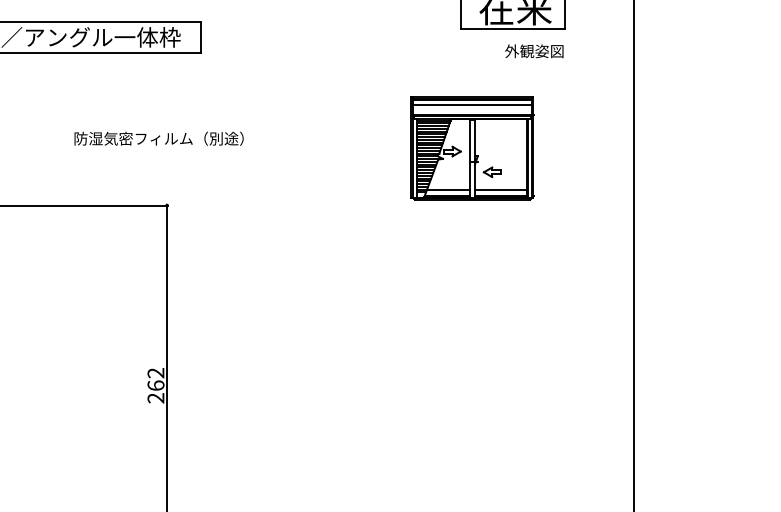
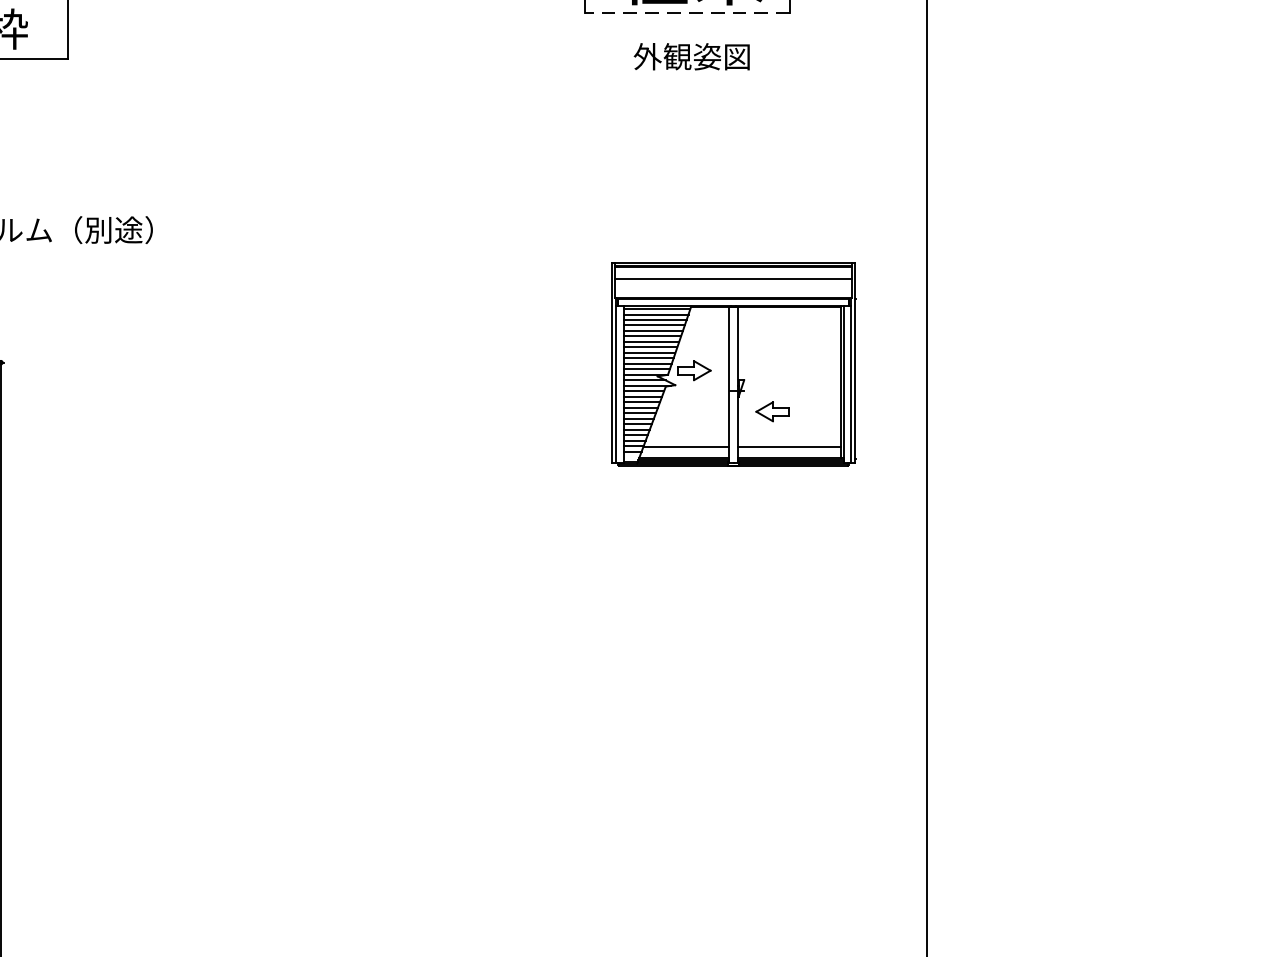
line: (513, 29) -> (688, 13), solid -> dashed
text: (534, 51) -> (692, 57), moved
part: (472, 148) -> (733, 364), moved

